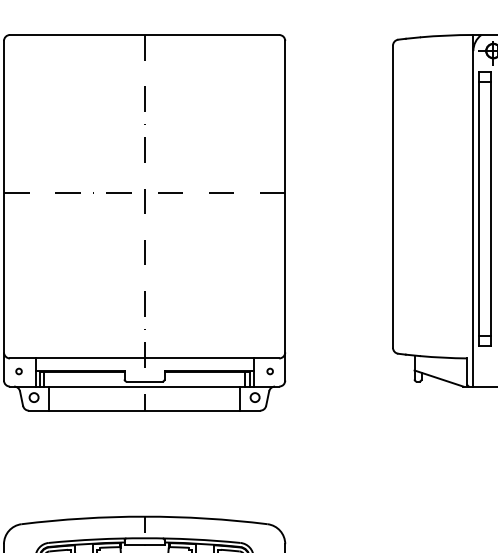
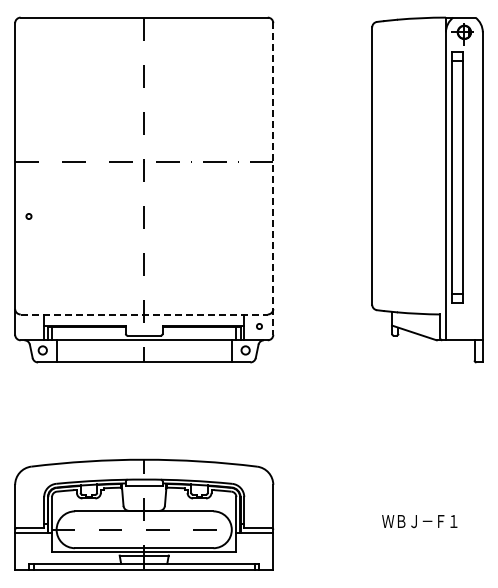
line: (285, 211) -> (273, 179), solid -> dashed
line: (144, 358) -> (144, 314), solid -> dashed
circle: (18, 371) -> (28, 216), moved

